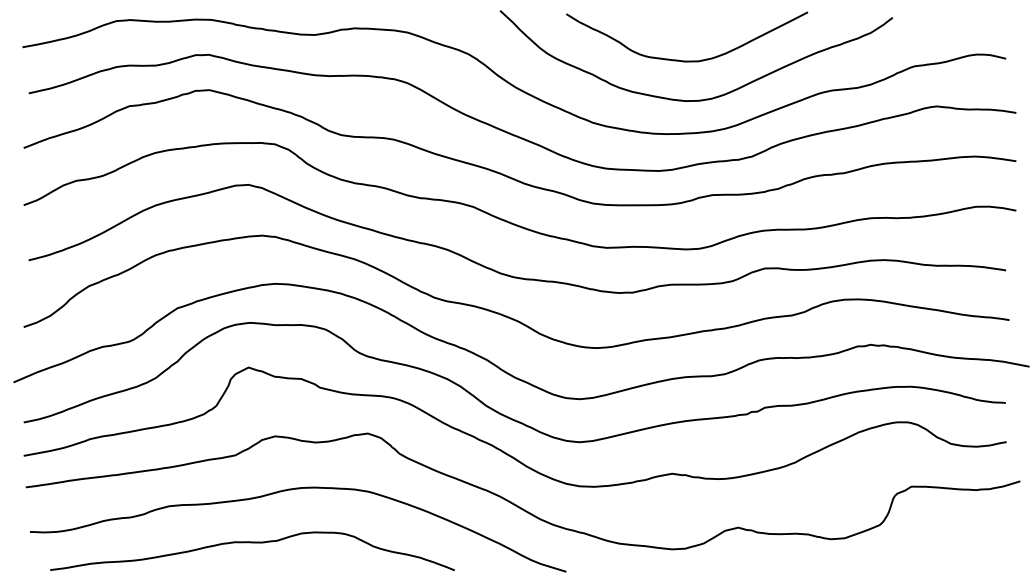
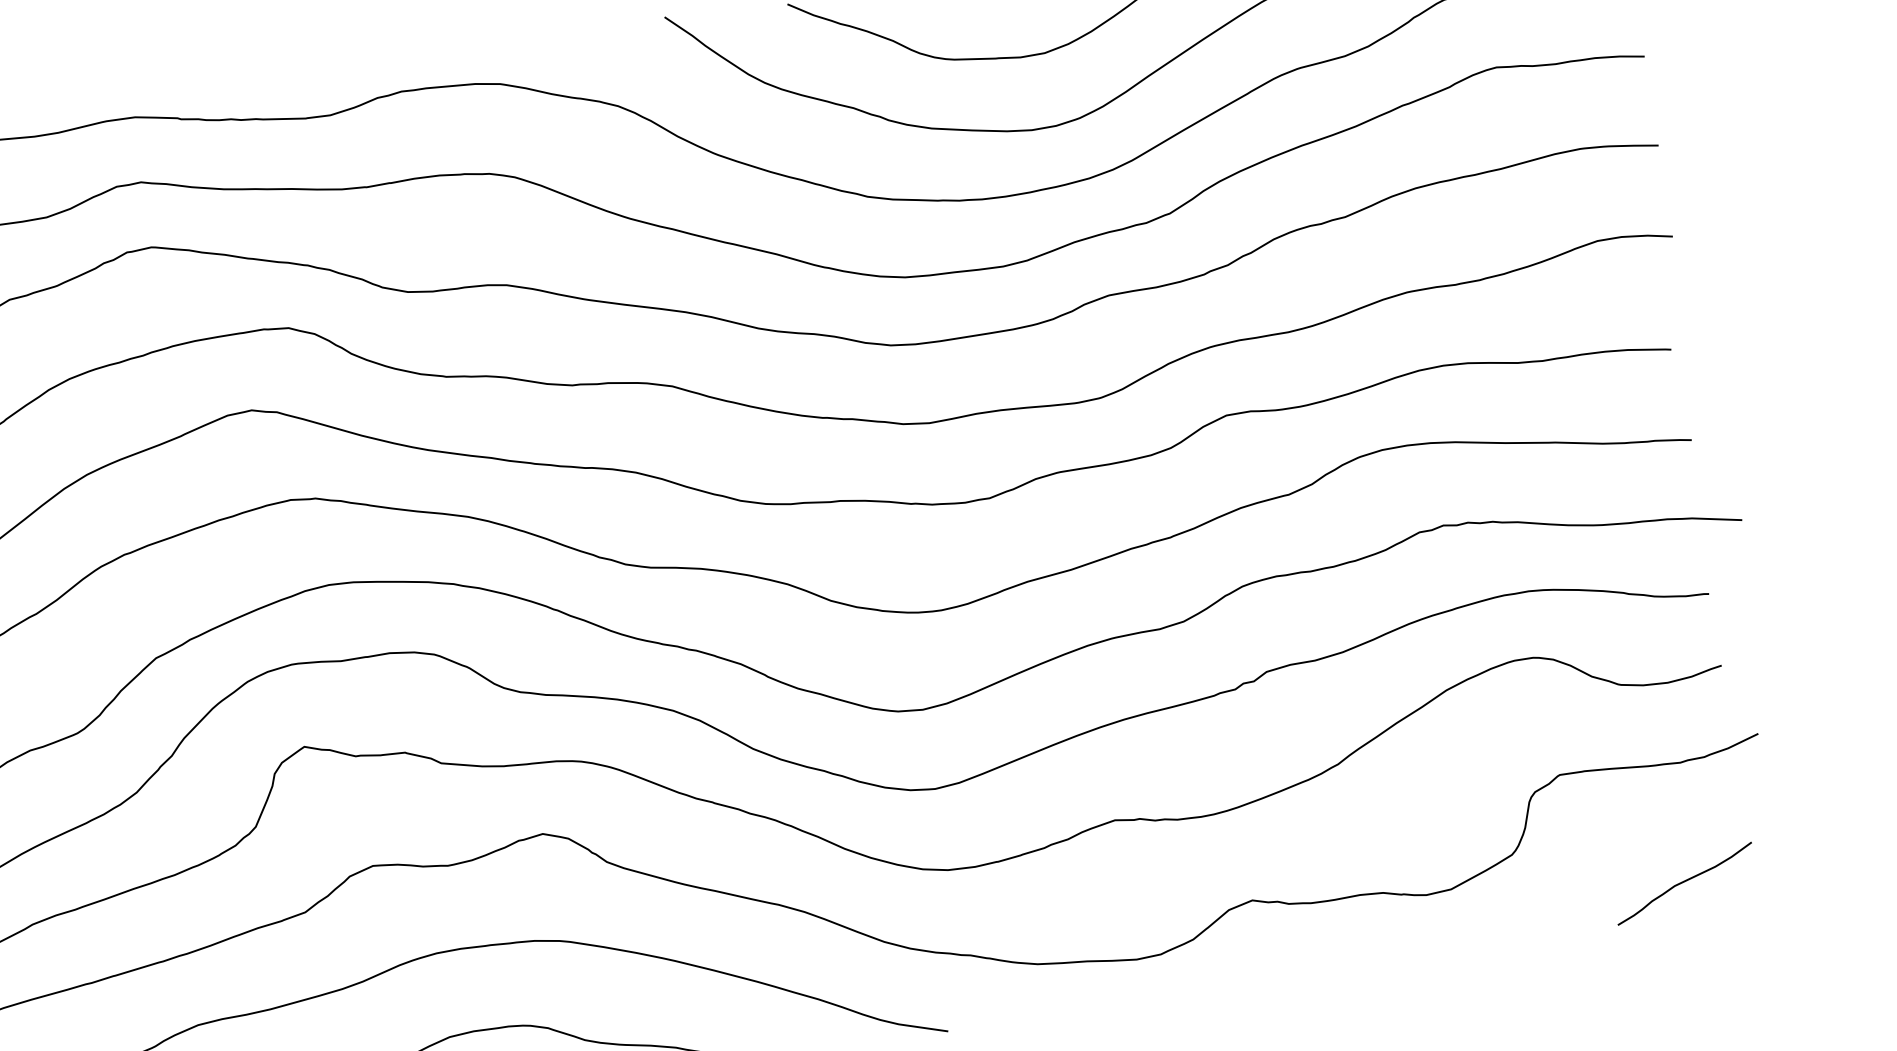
curve: (968, 554) -> (1683, 883), added

